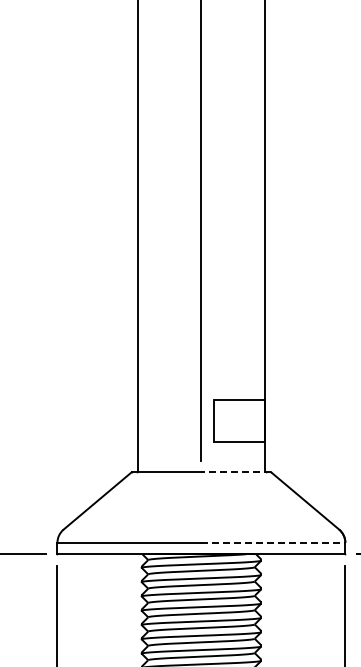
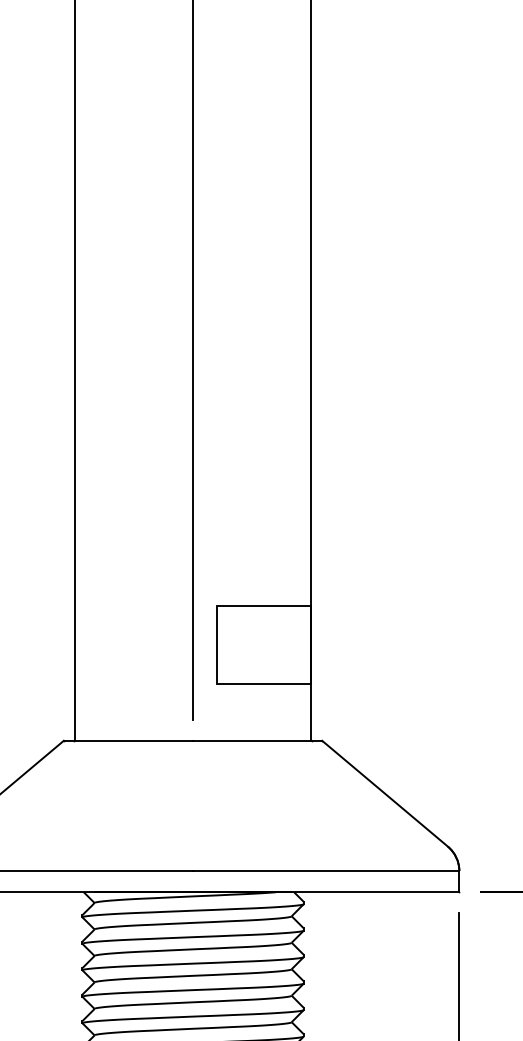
line: (236, 472) -> (257, 741), dashed -> solid
line: (273, 542) -> (326, 870), dashed -> solid

